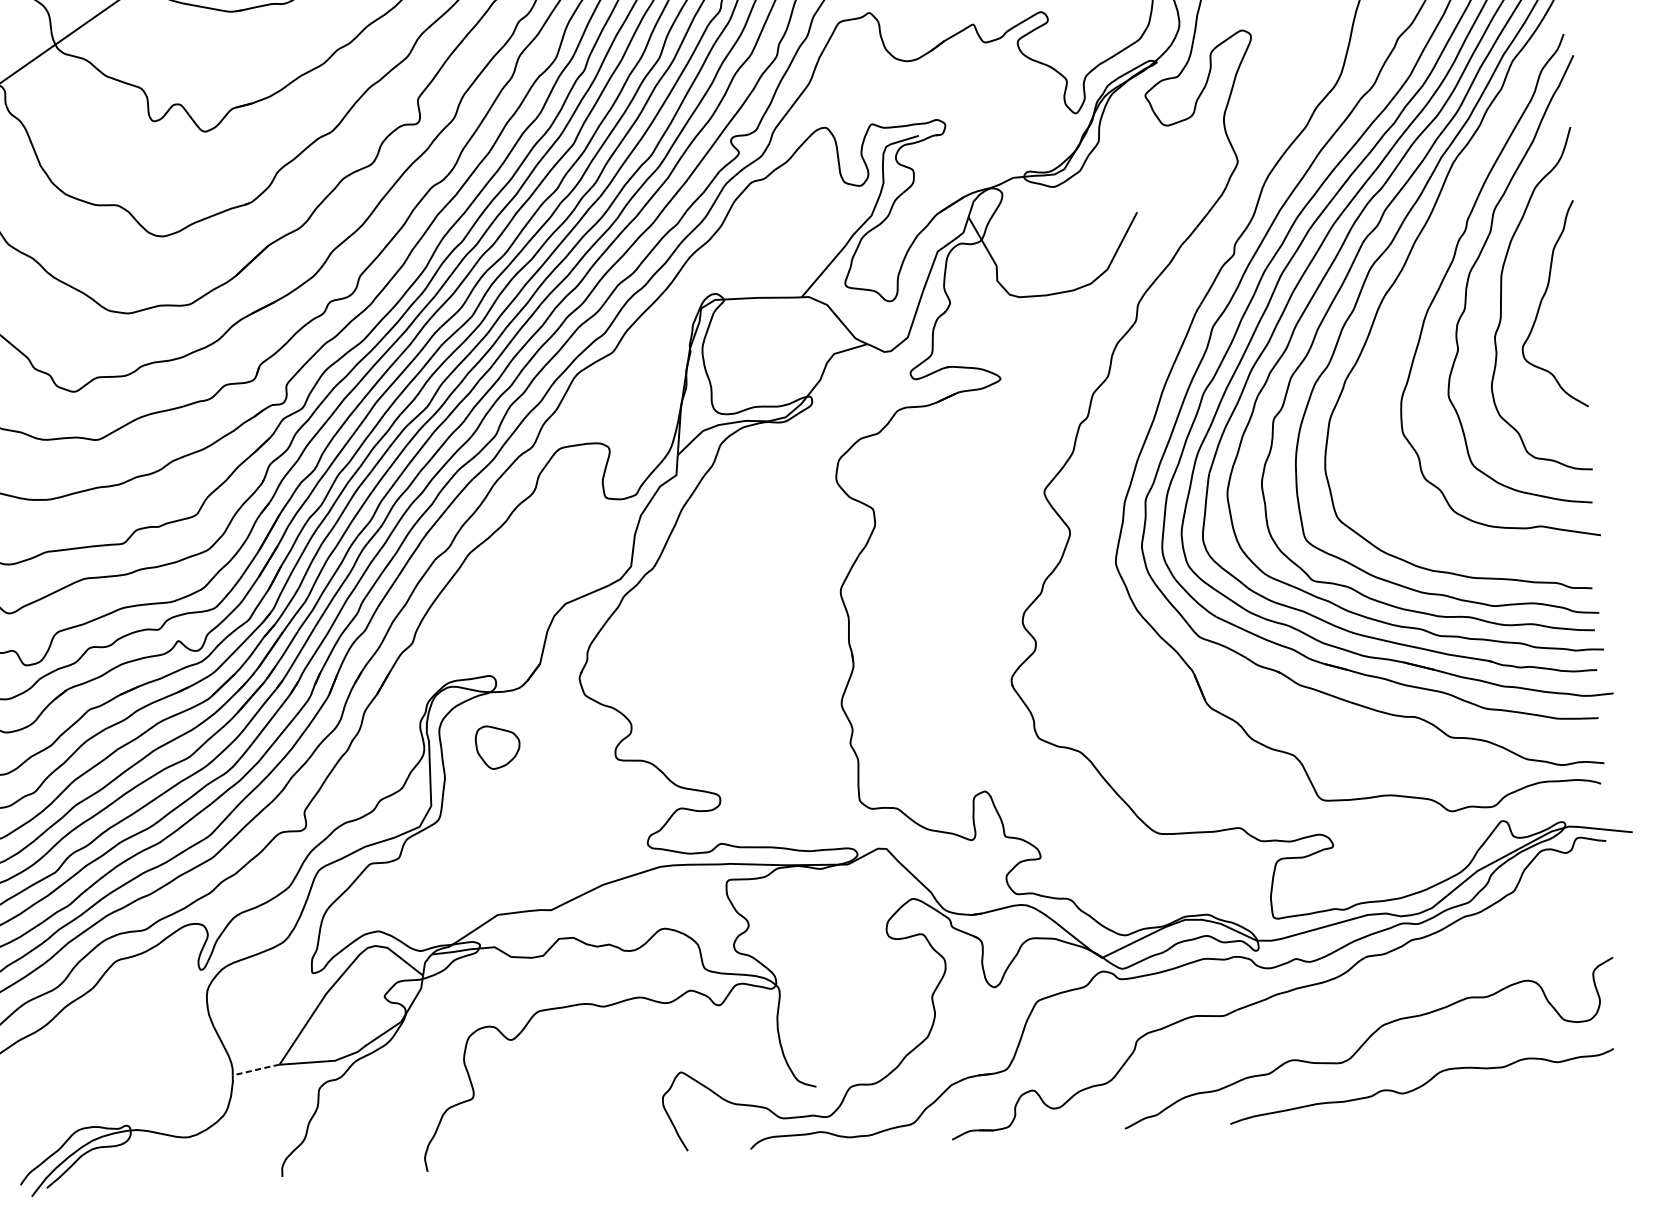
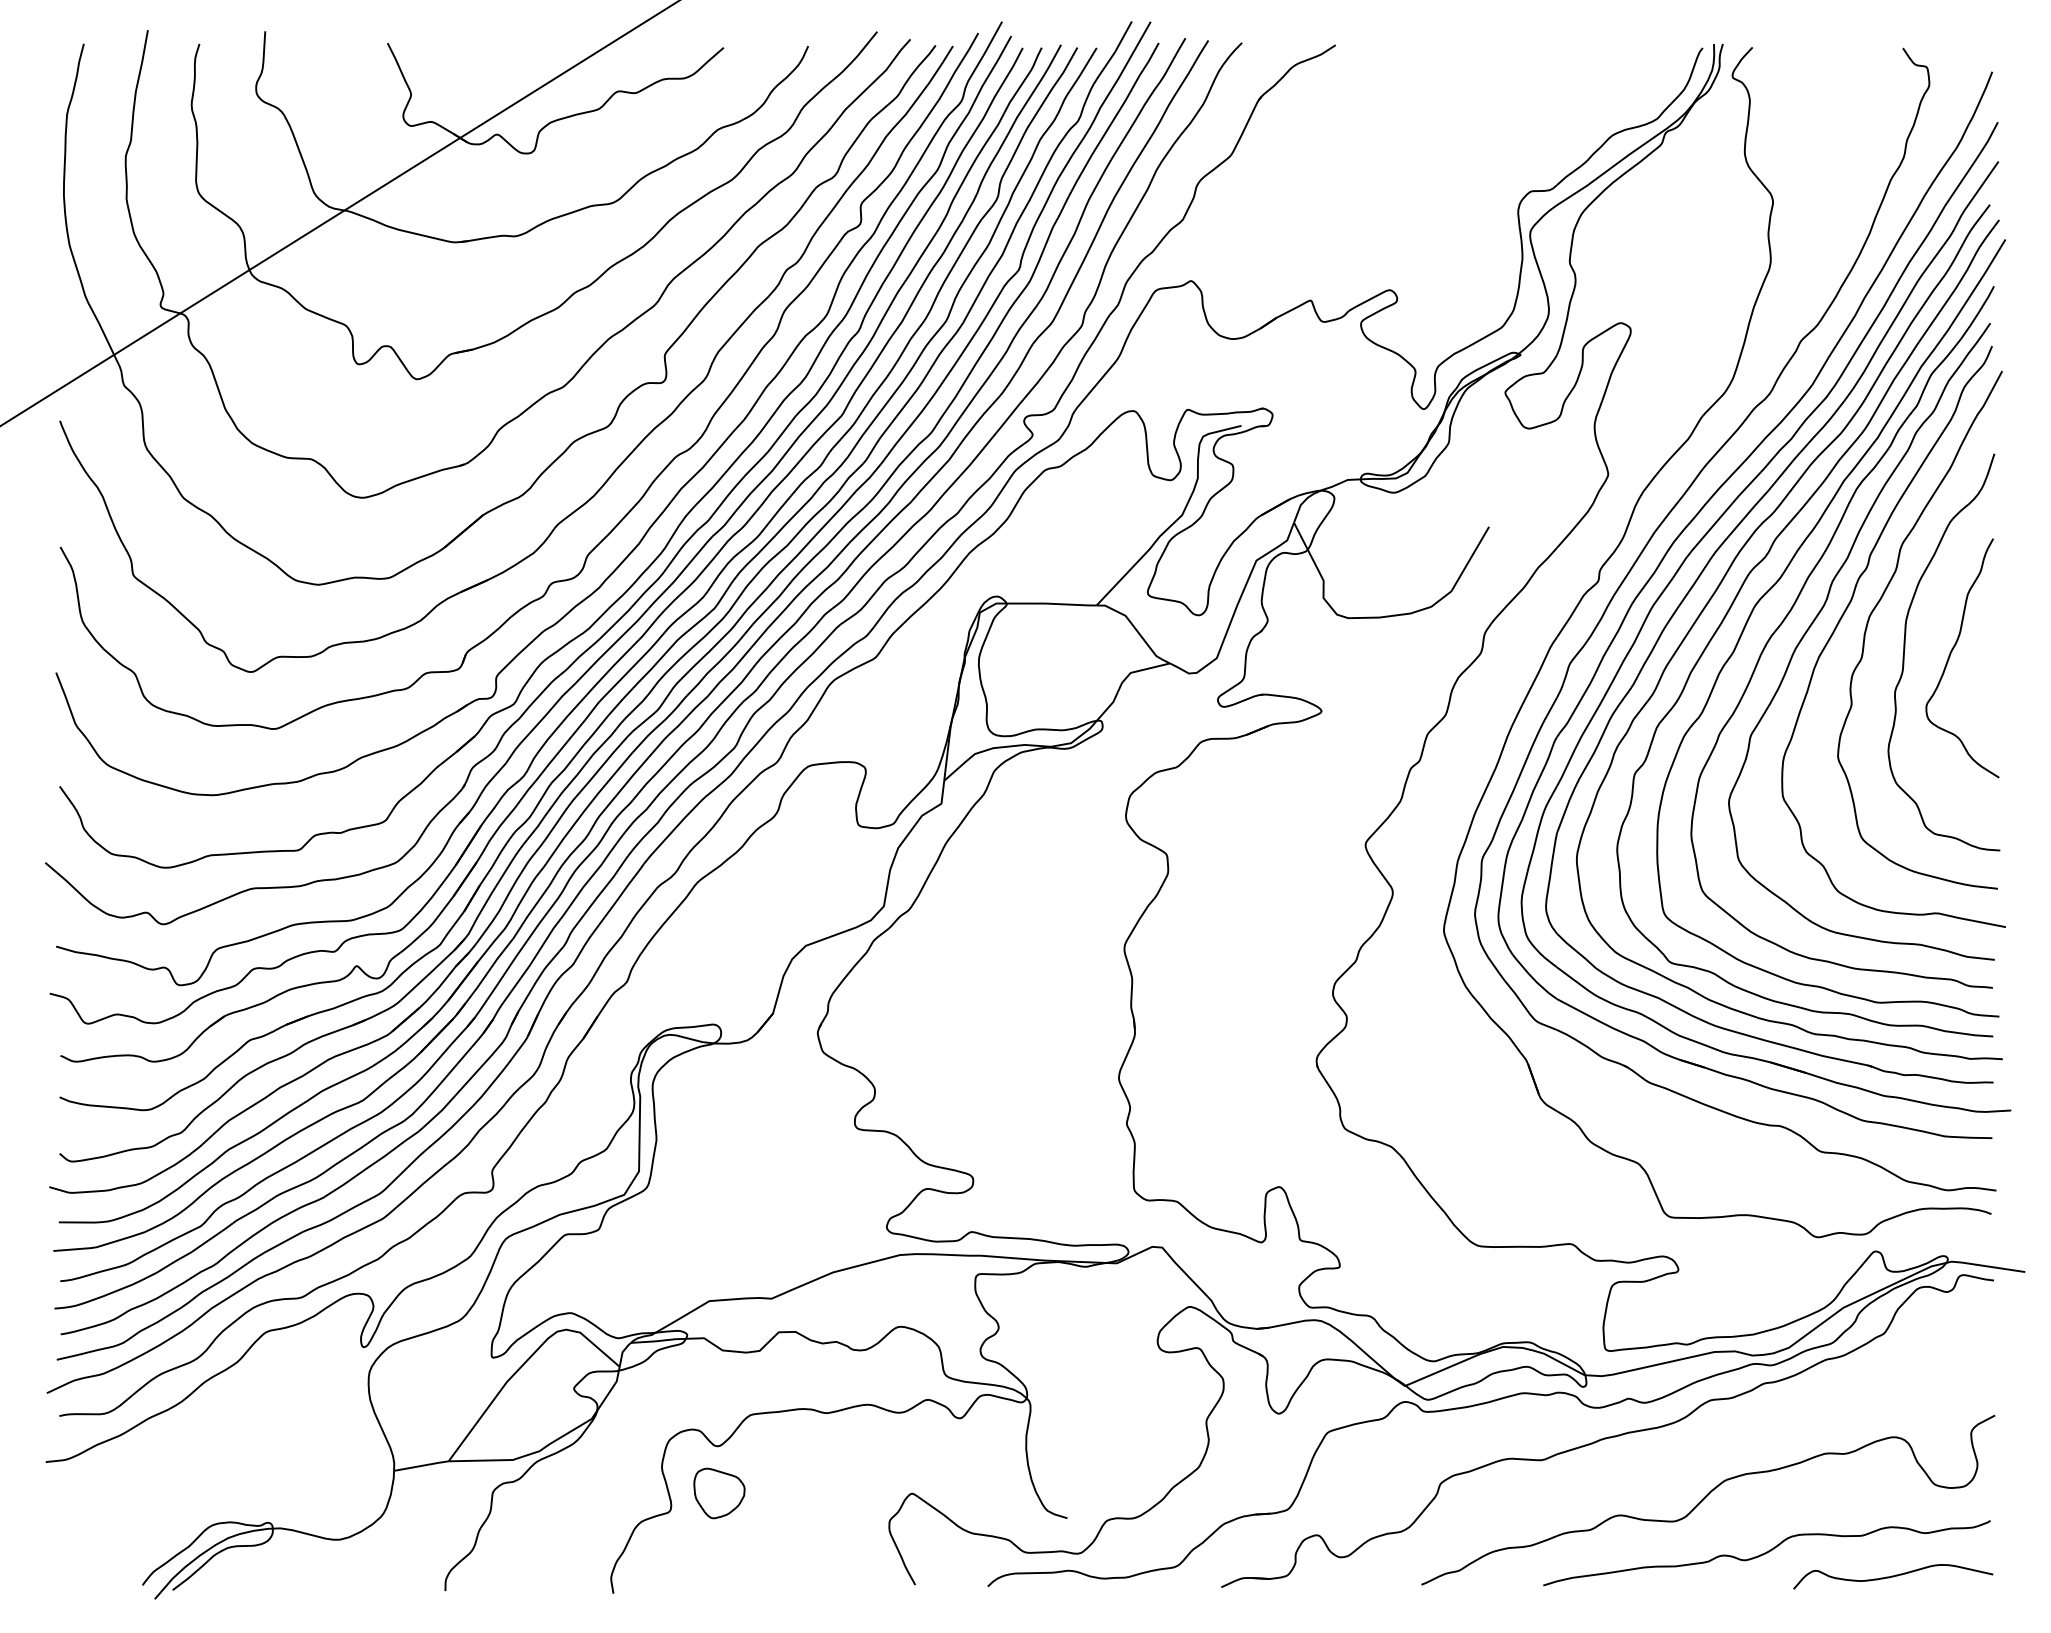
curve: (1426, 273) -> (1819, 614), added
part: (497, 747) -> (719, 1493), moved
line: (257, 1069) -> (422, 1465), dashed -> solid
curve: (1532, 1100) -> (1893, 1576), added

